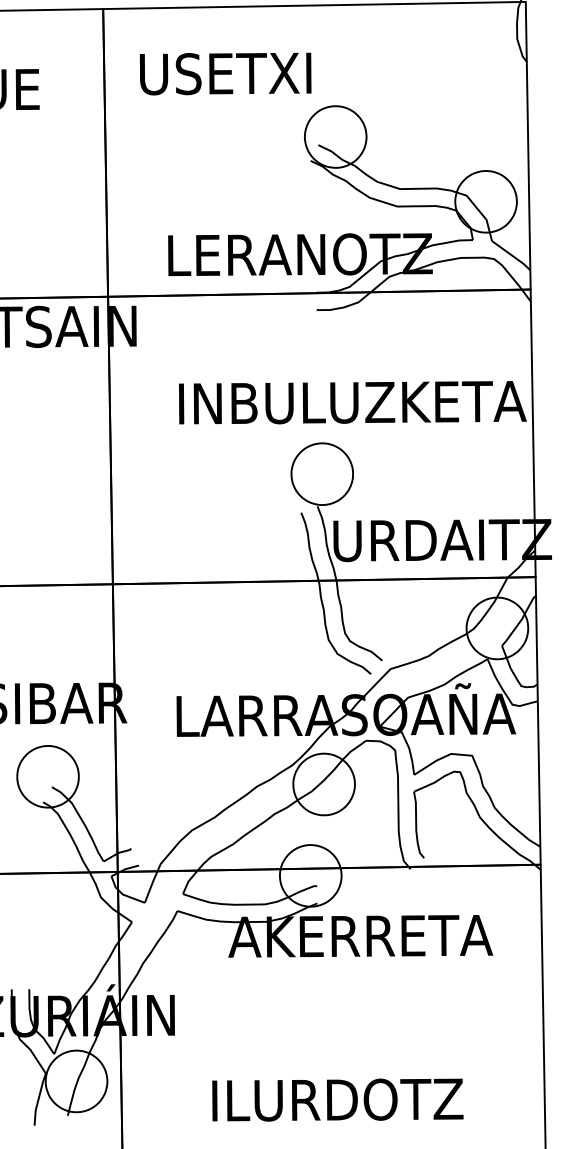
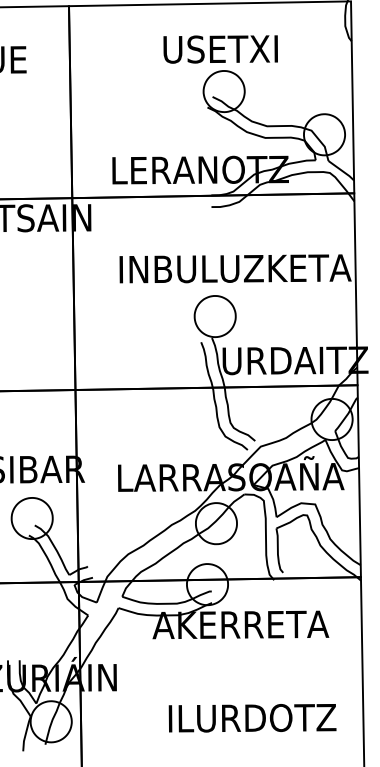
text: (225, 74) -> (220, 49), moved
text: (337, 1100) -> (252, 718), moved

